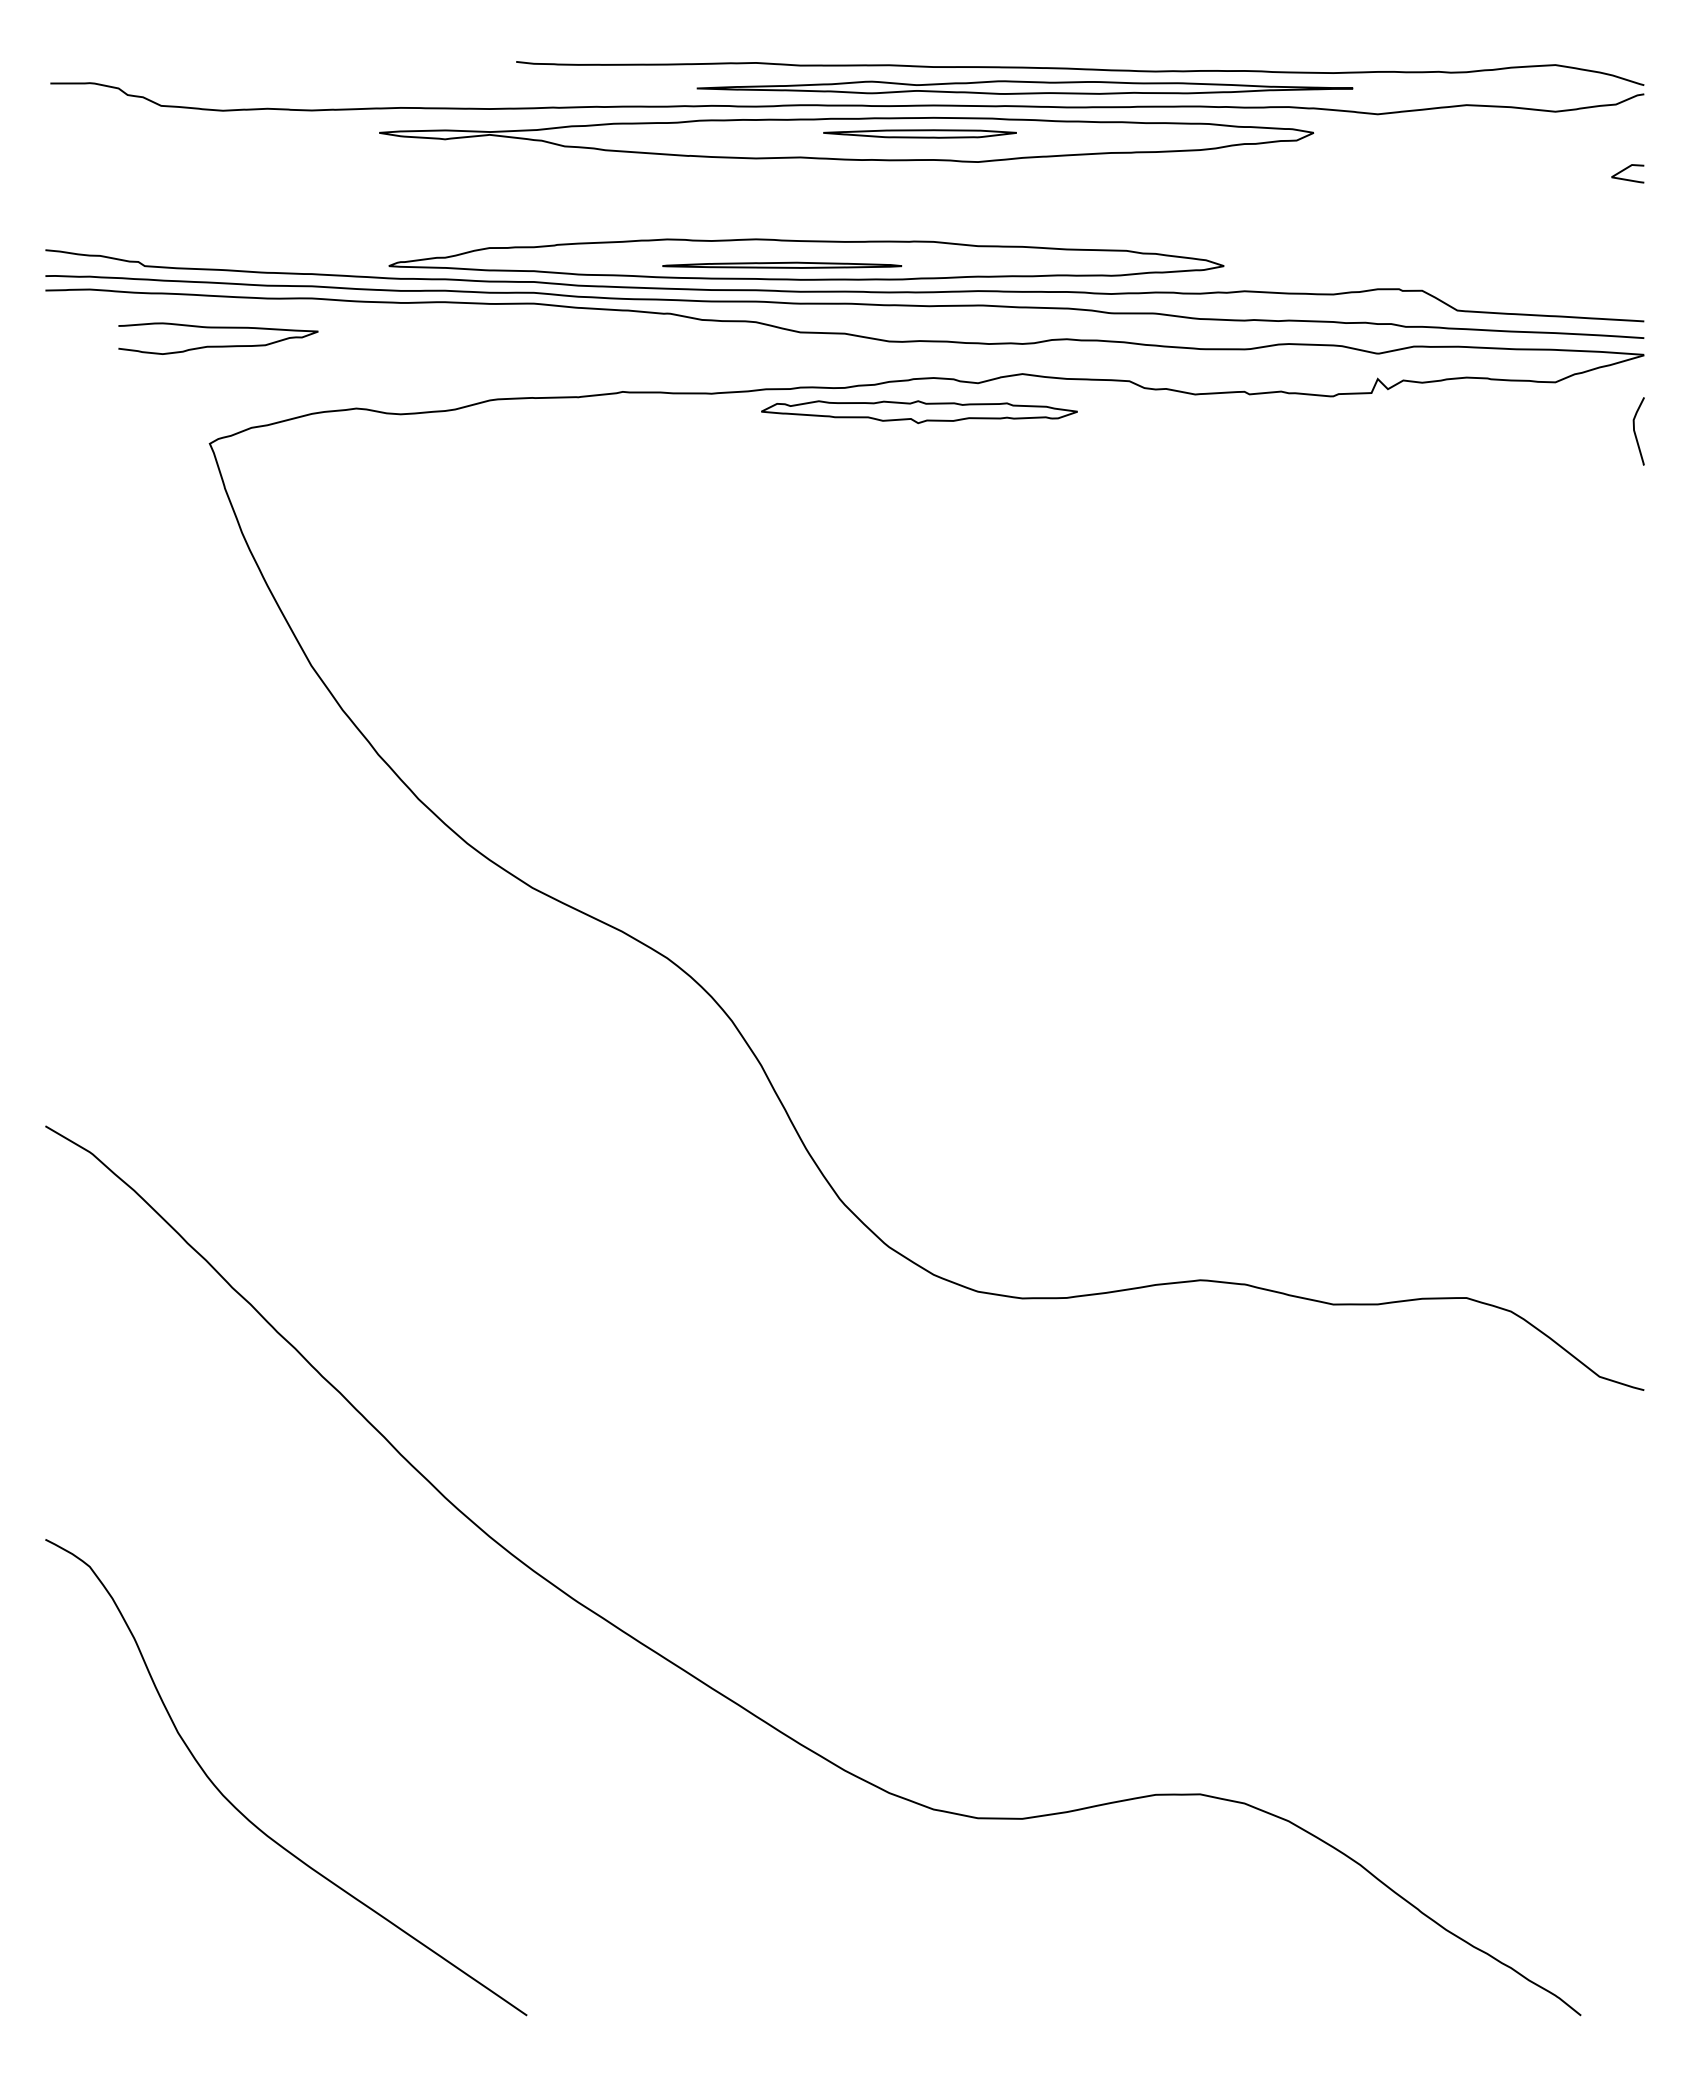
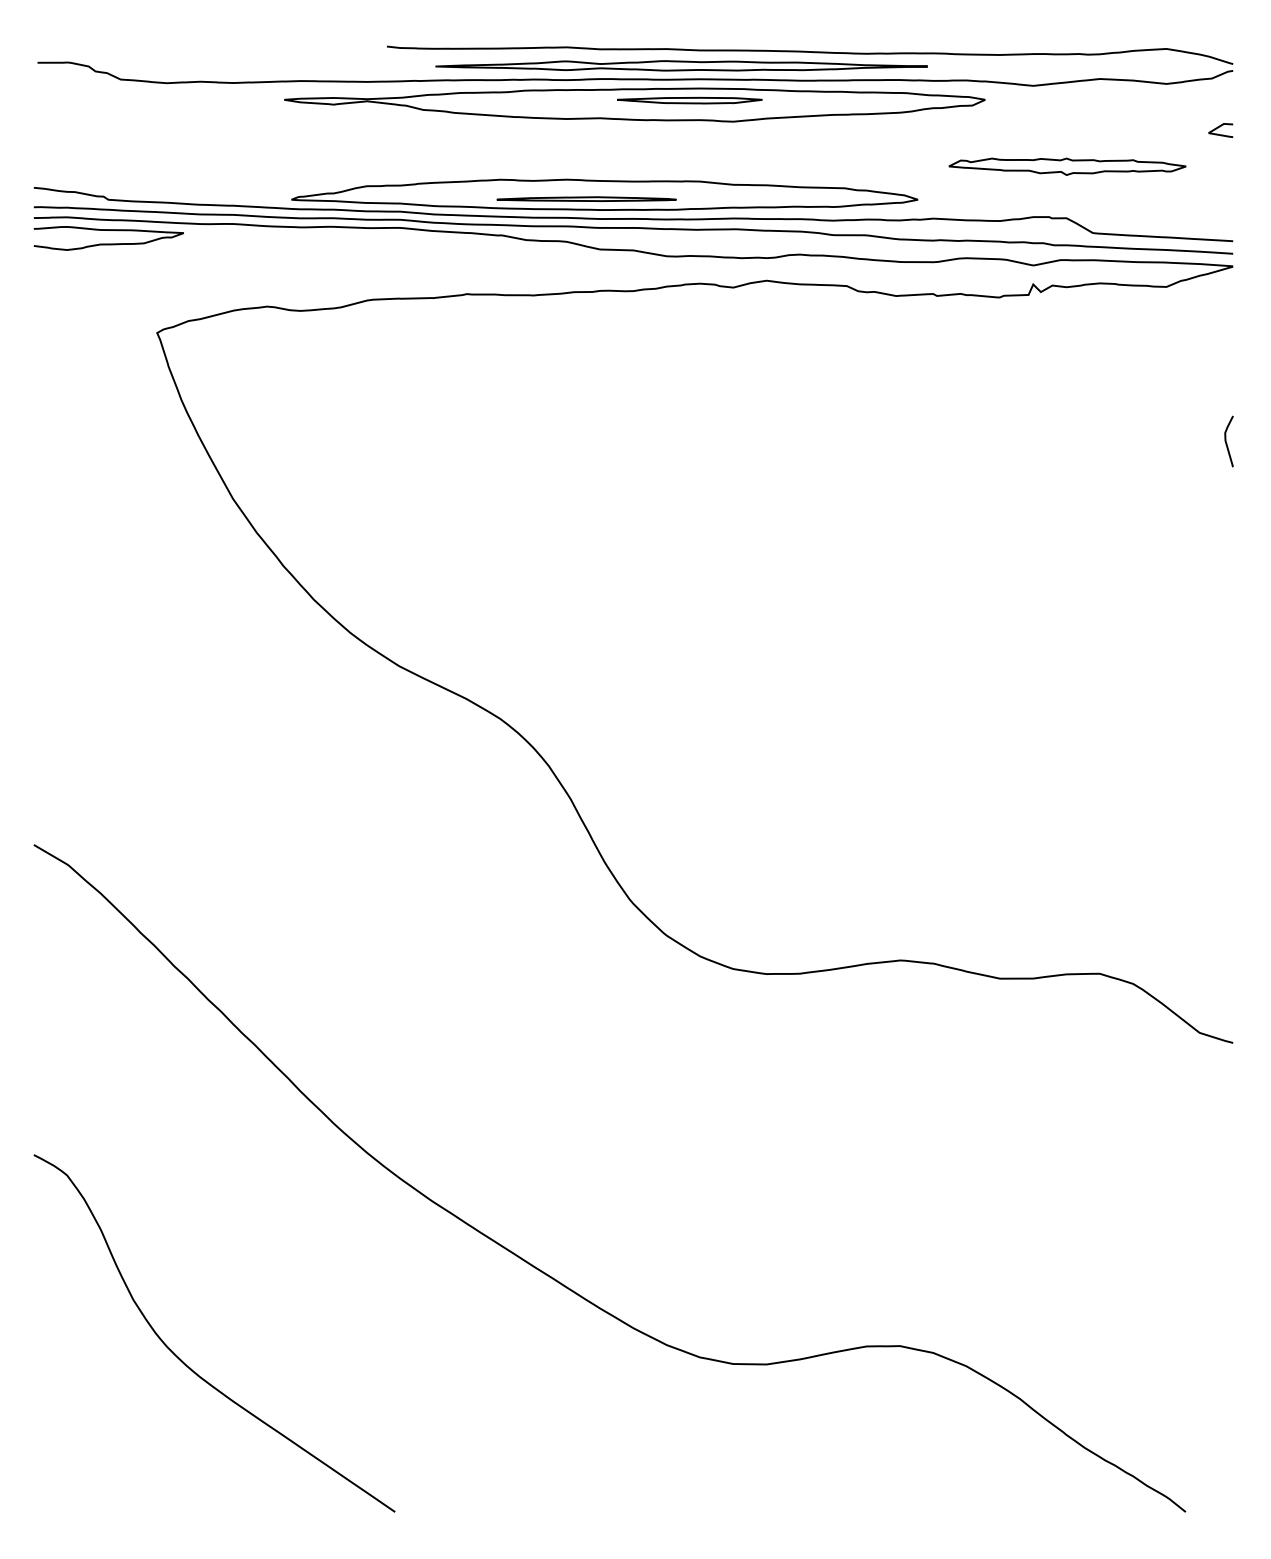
part: (1024, 87) -> (681, 65), moved
curve: (218, 345) -> (108, 243), moved
part: (919, 412) -> (1067, 167), moved
curve: (1635, 431) -> (1226, 441), moved

